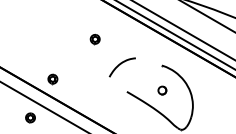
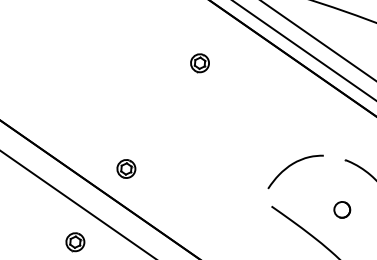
part: (94, 39) -> (198, 63), moved
curve: (120, 65) -> (291, 167), moved

